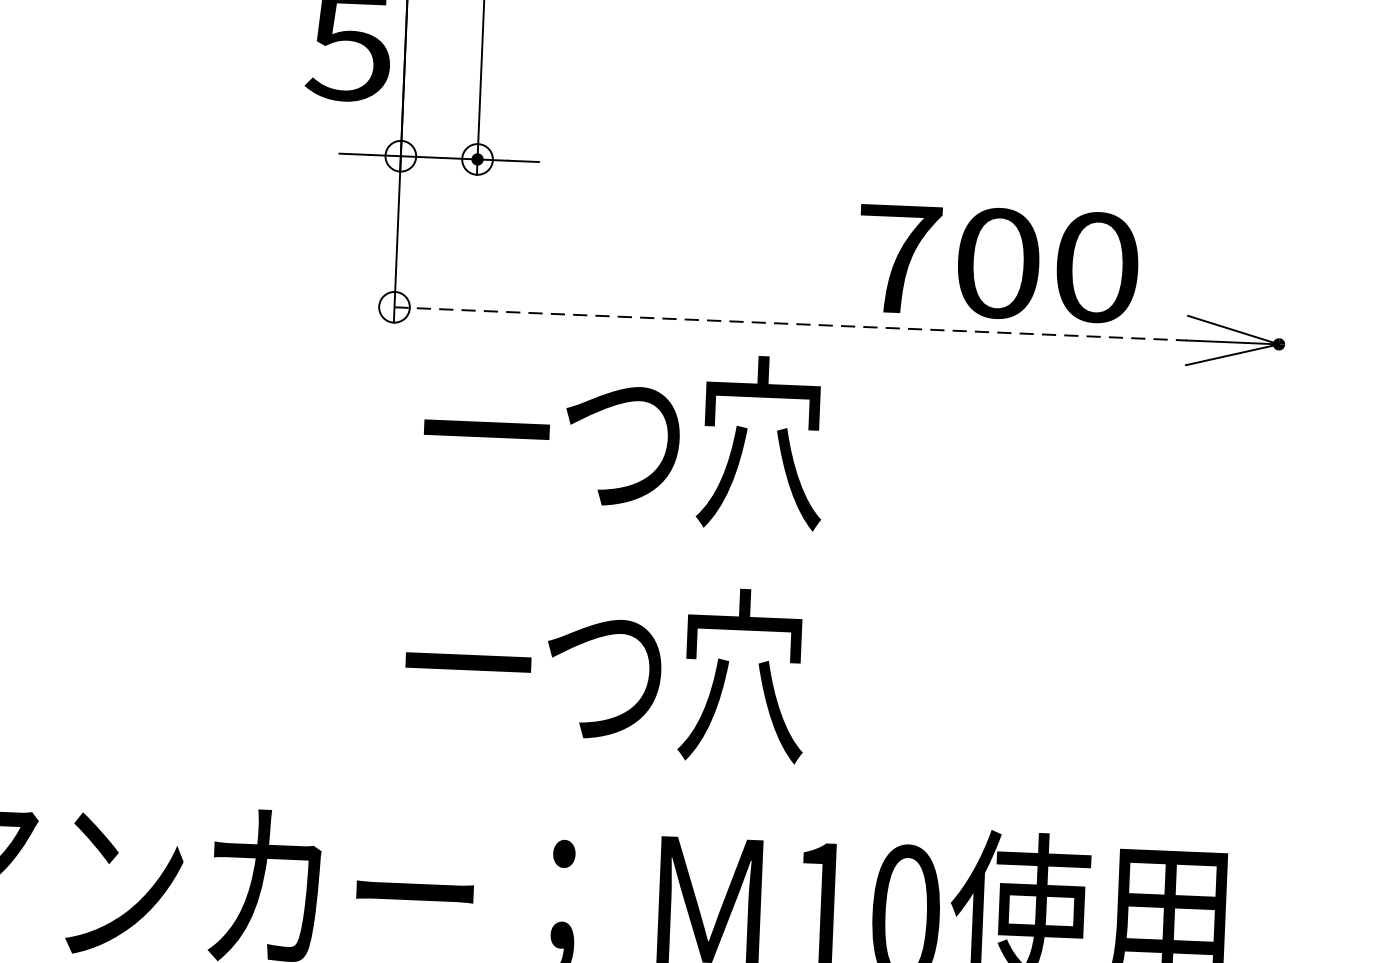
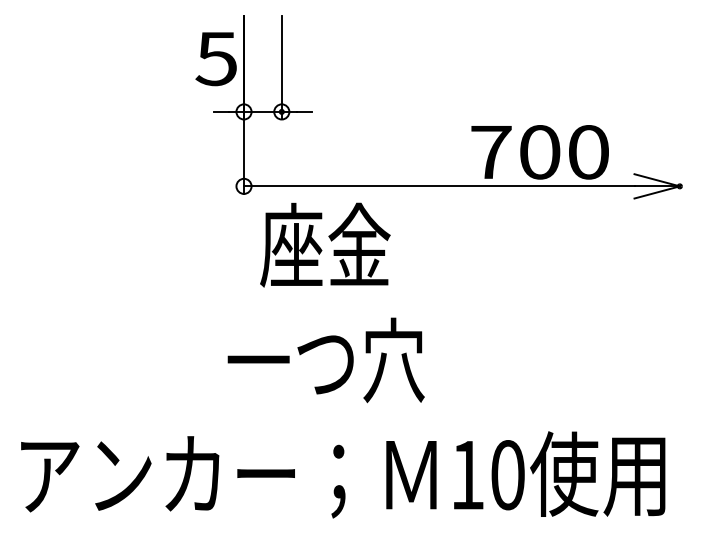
line: (791, 324) -> (439, 186), dashed -> solid
text: (623, 437) -> (359, 245), 一つ穴 -> 座金
text: (603, 670) -> (325, 360), moved

